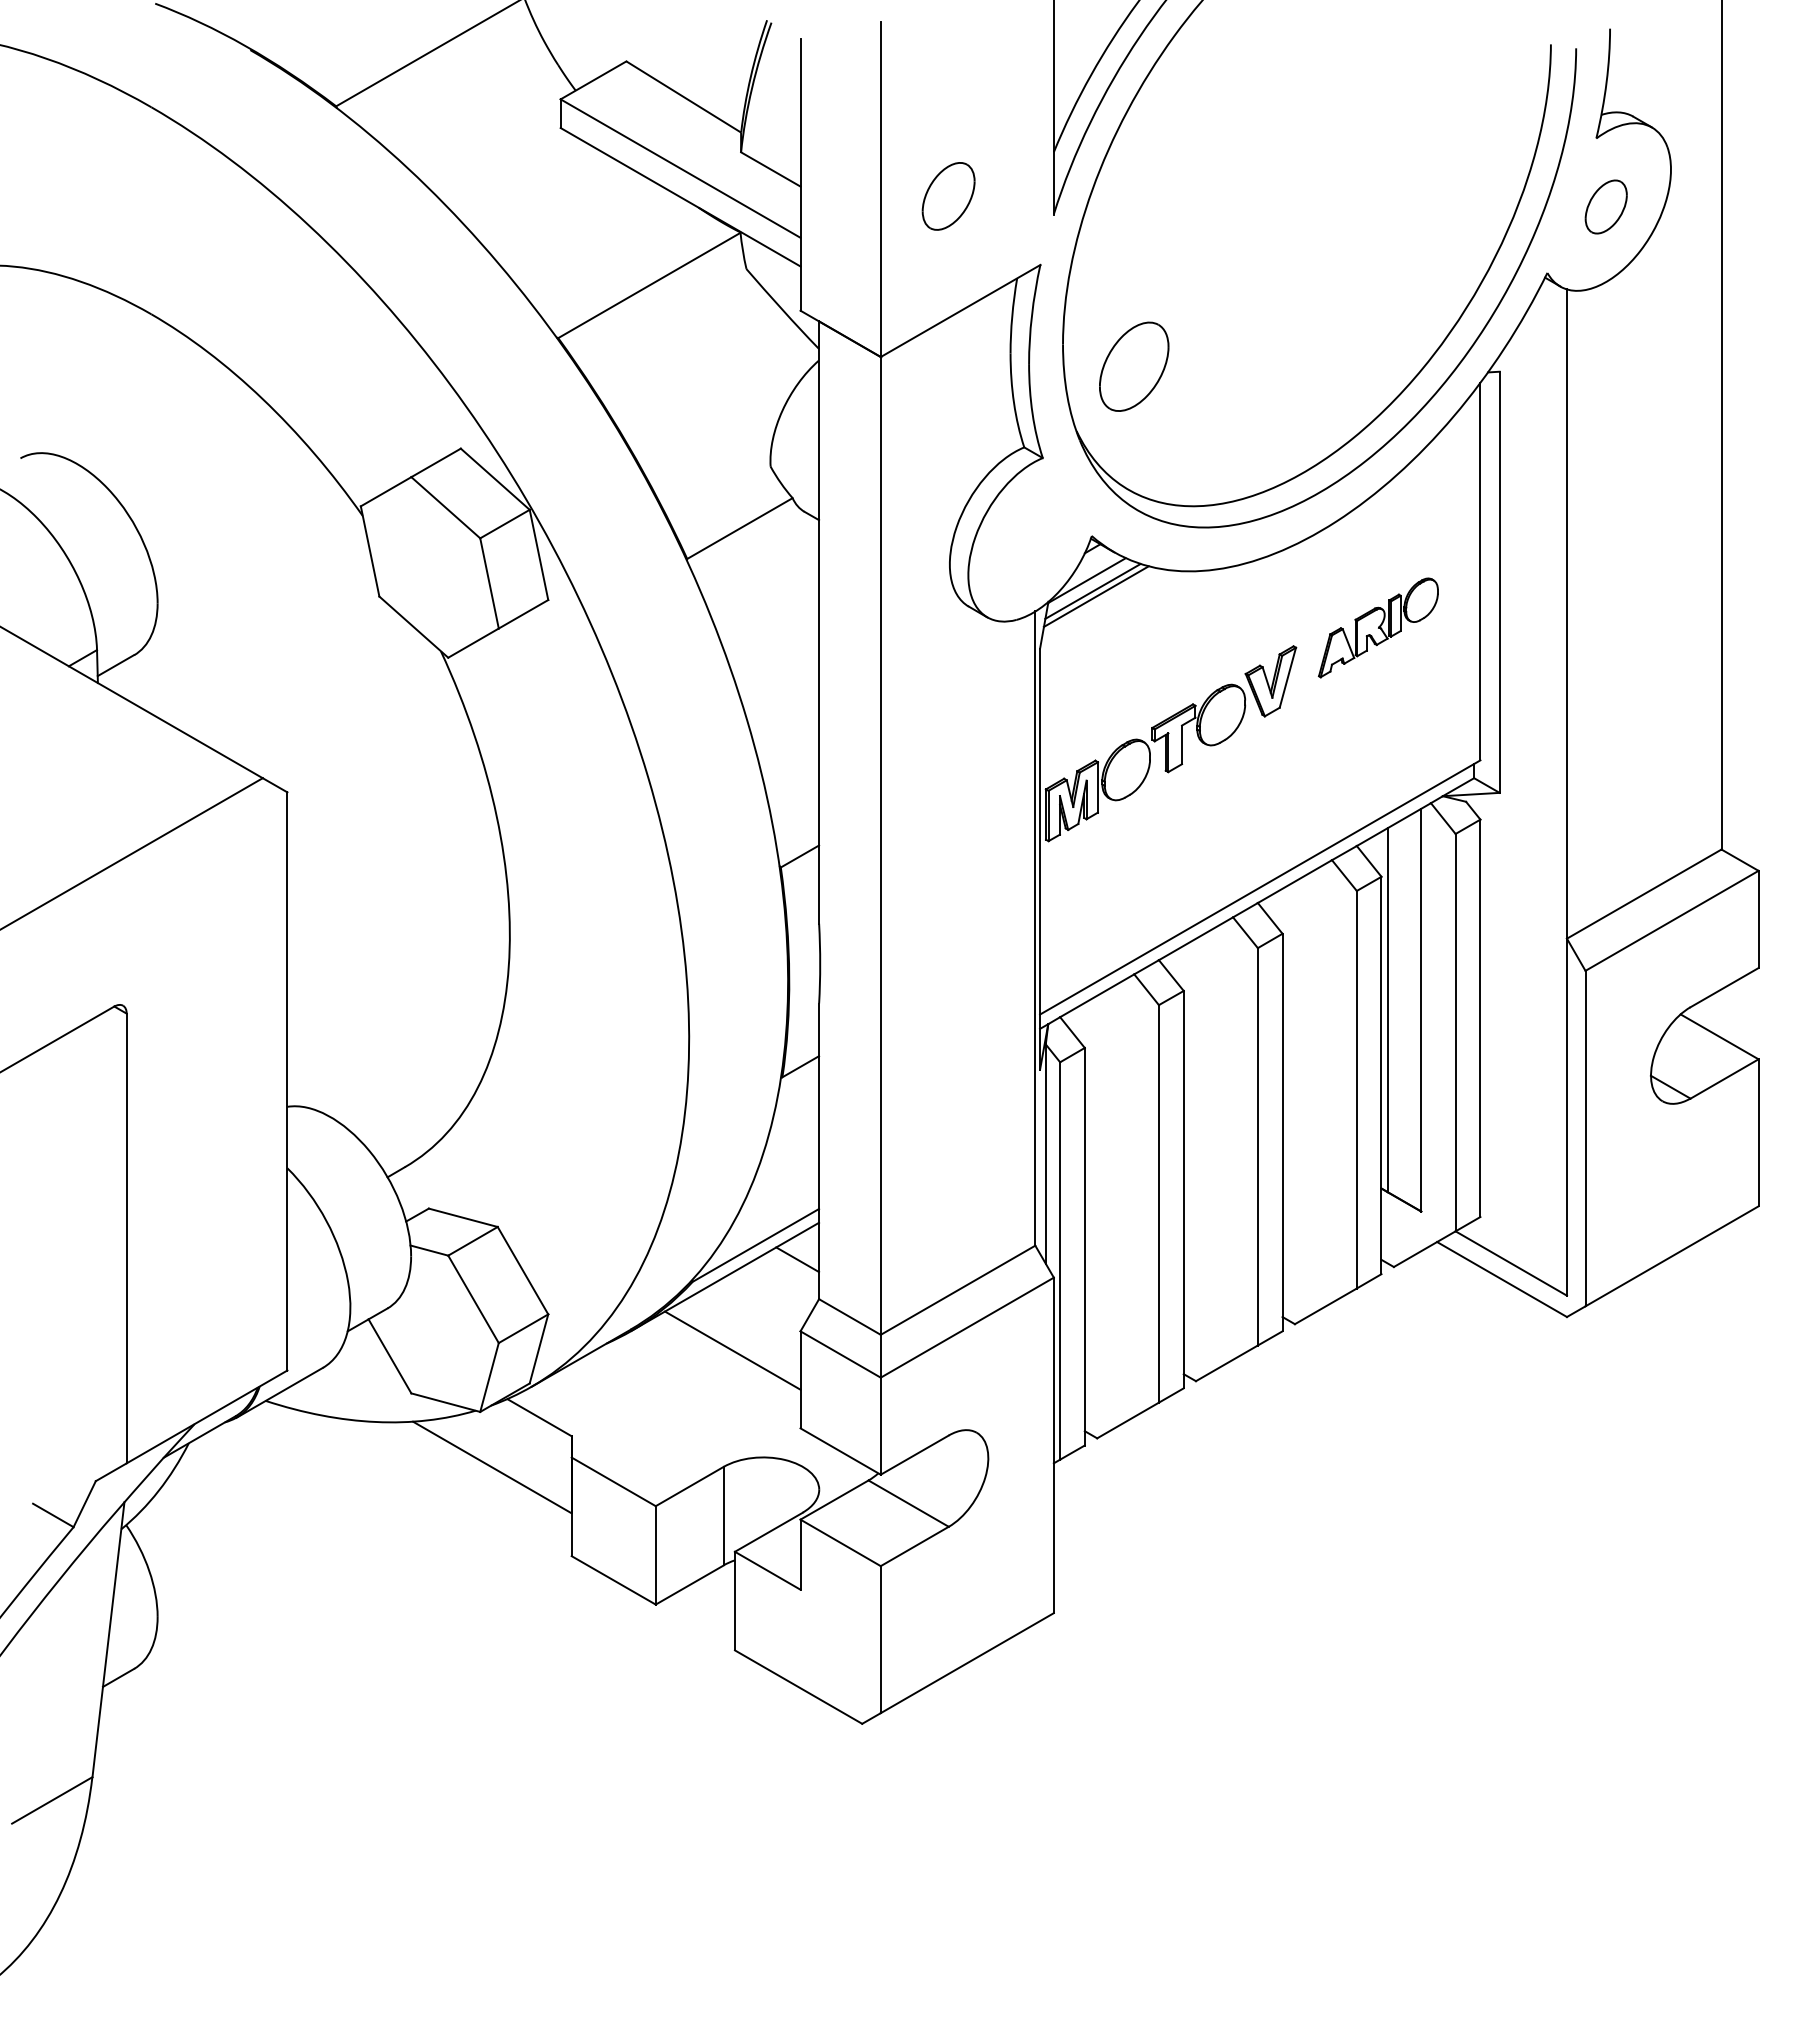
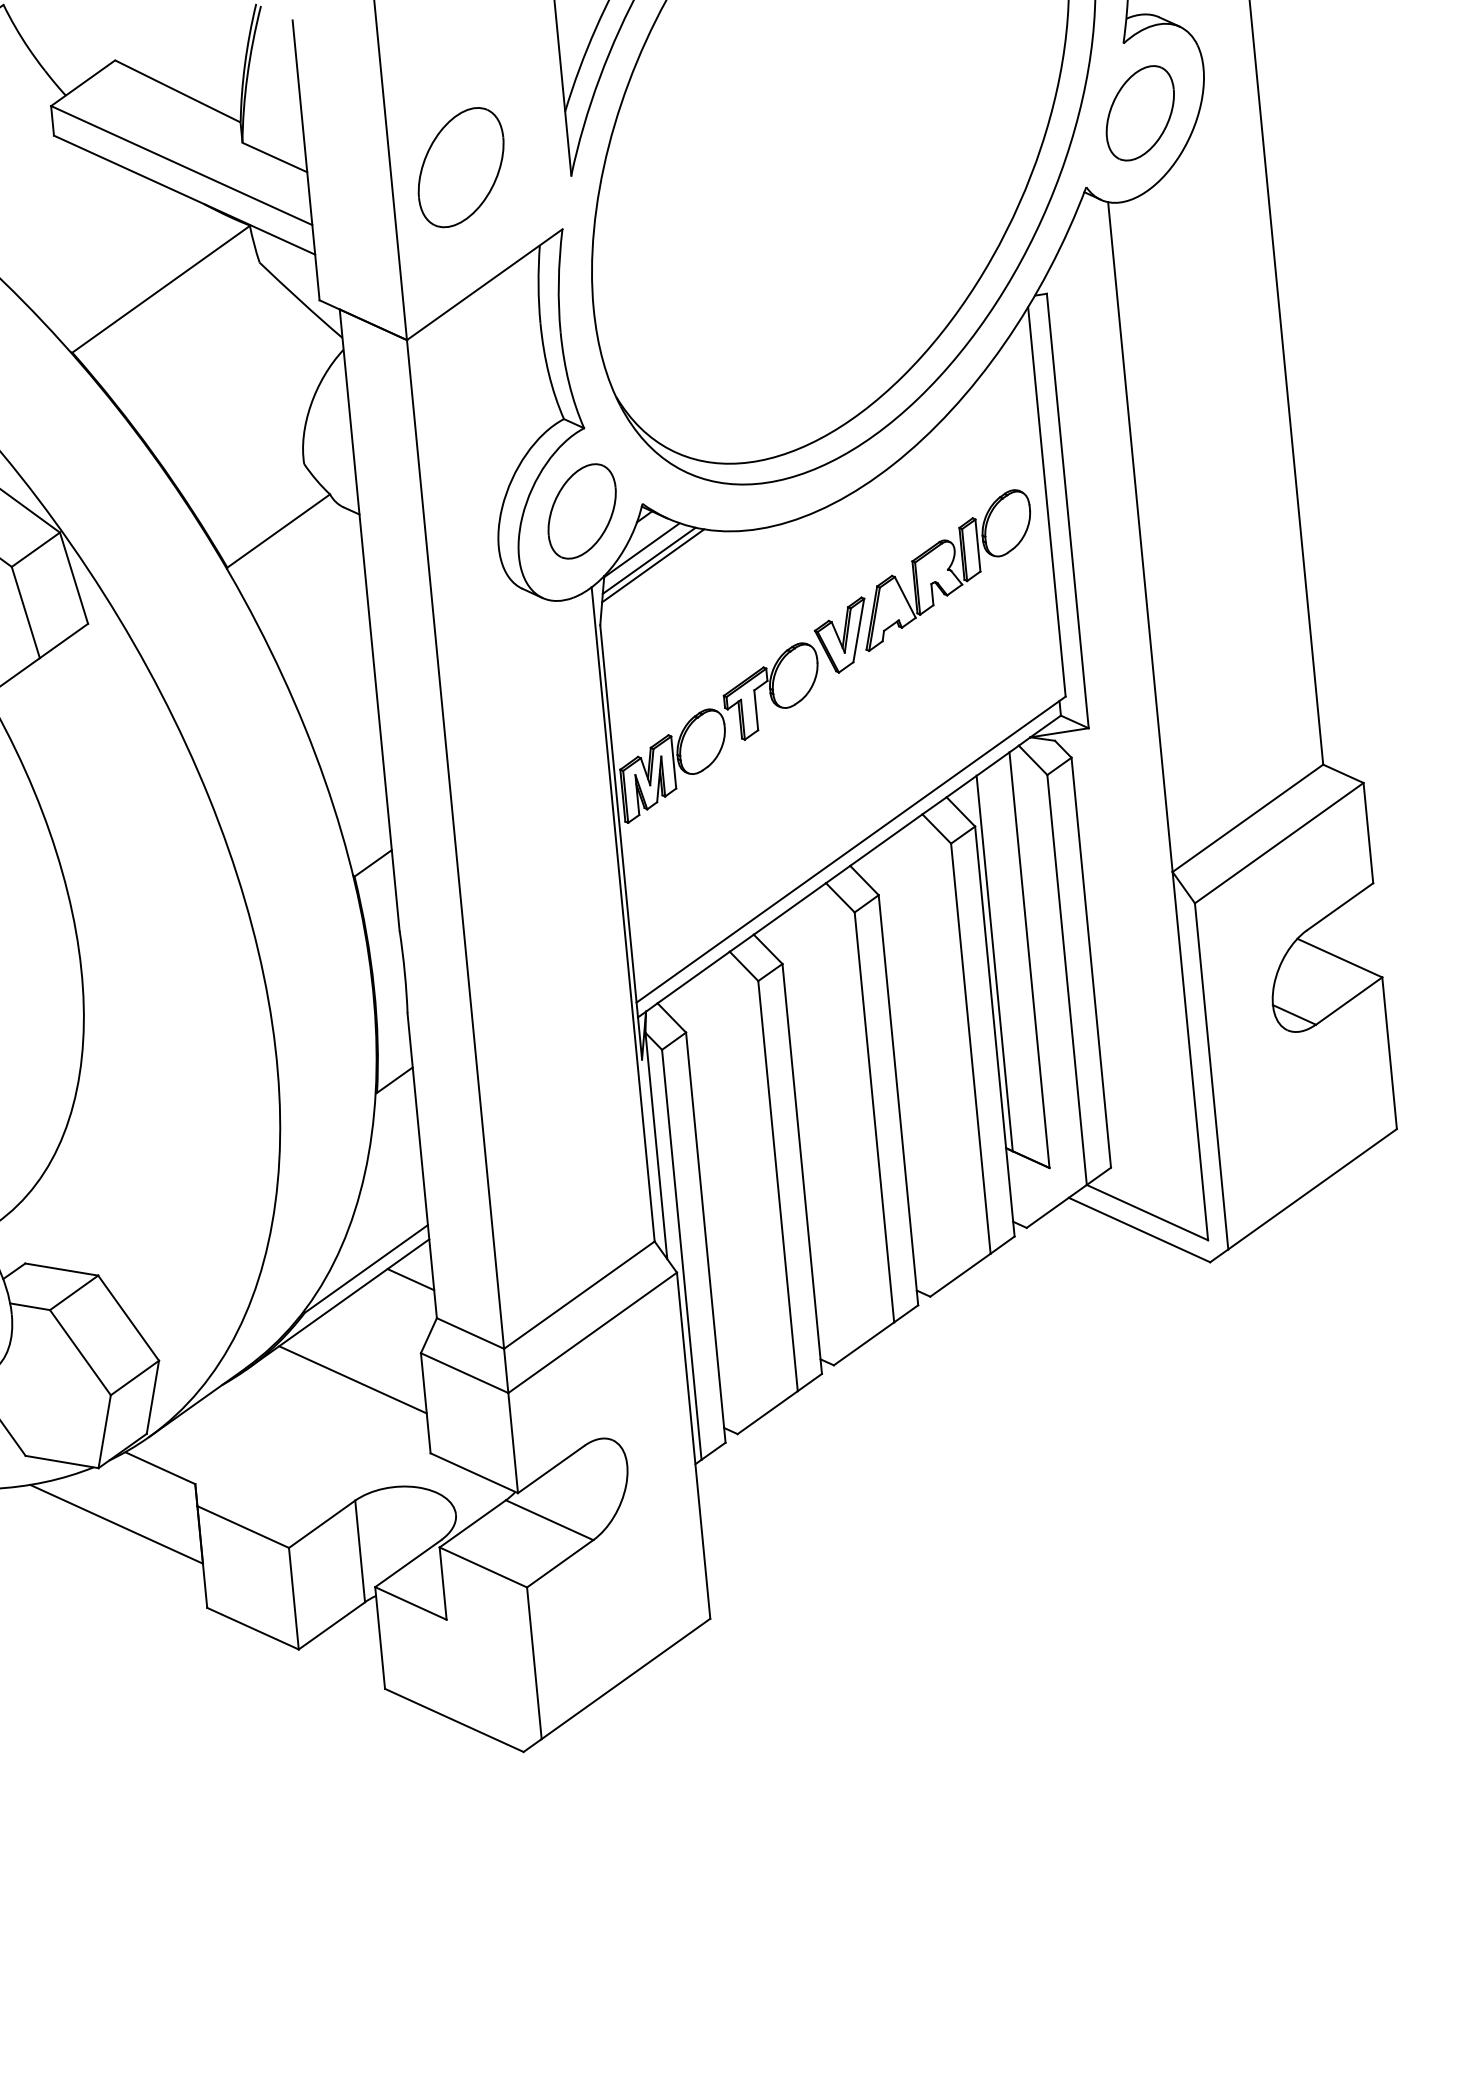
part: (948, 196) -> (460, 167), size x1.67
part: (1606, 206) -> (1140, 112), size x1.67
part: (1134, 366) -> (582, 511), moved
part: (1378, 627) -> (947, 569), size x1.43

